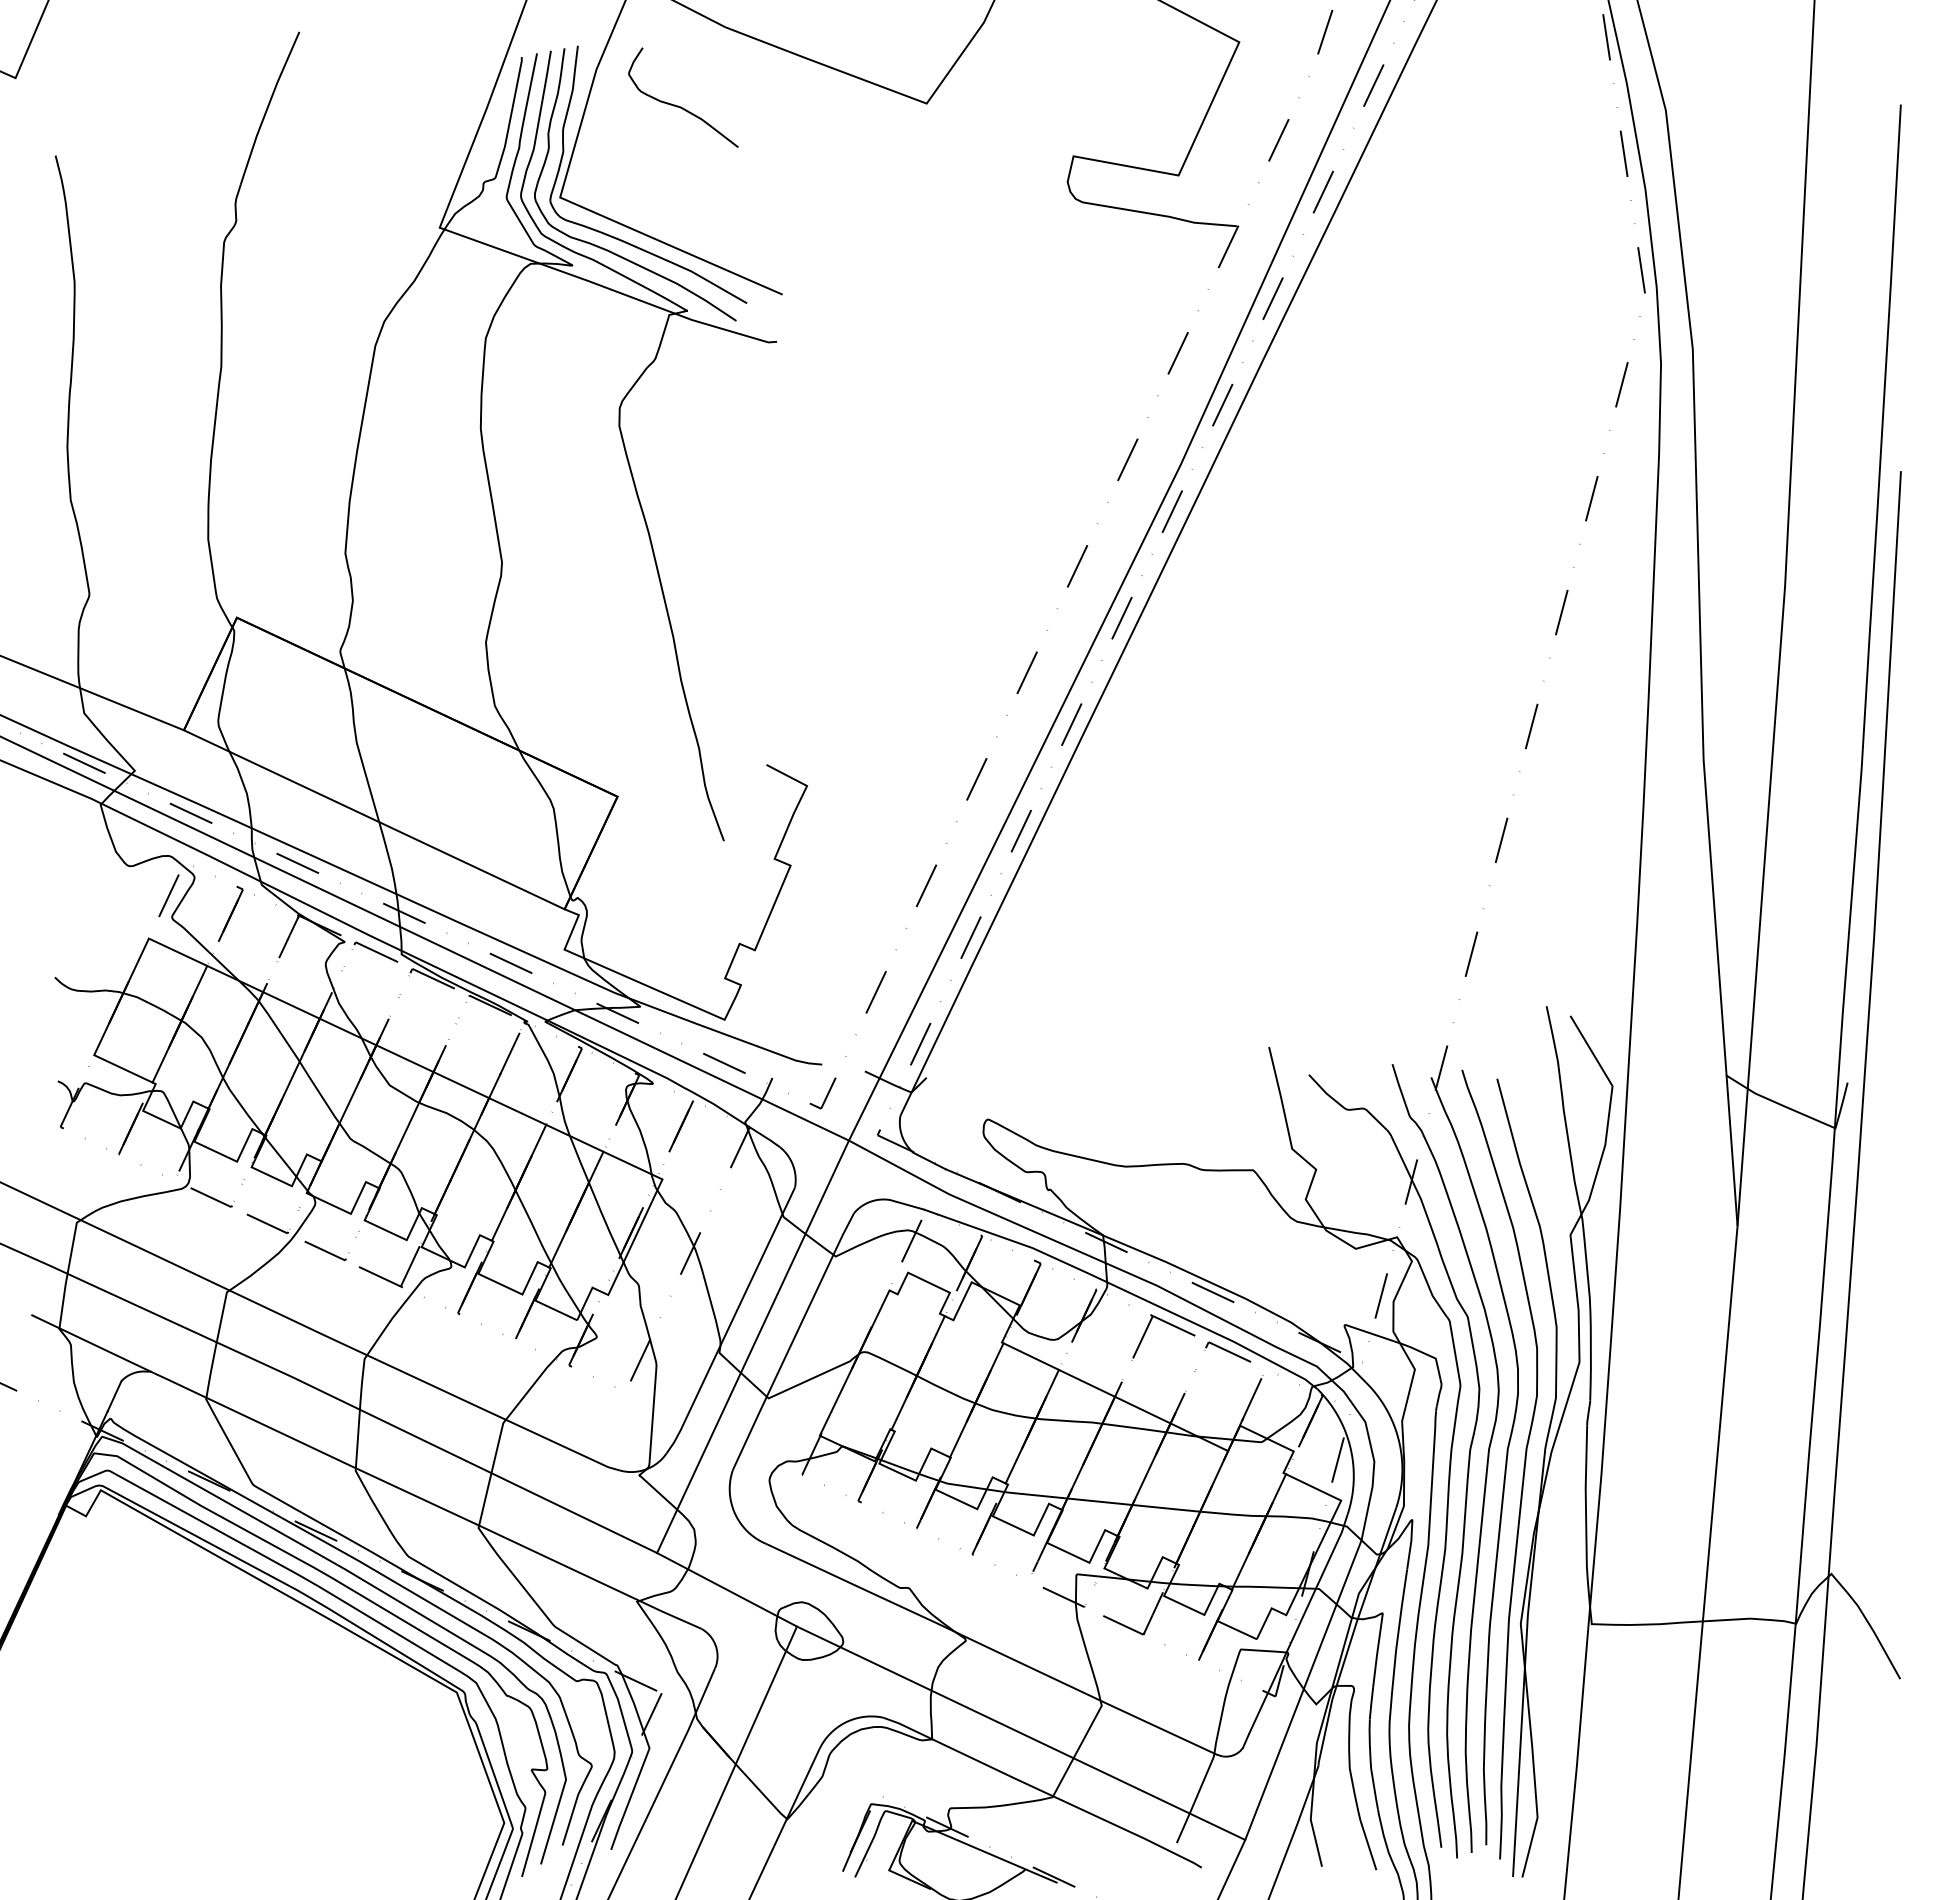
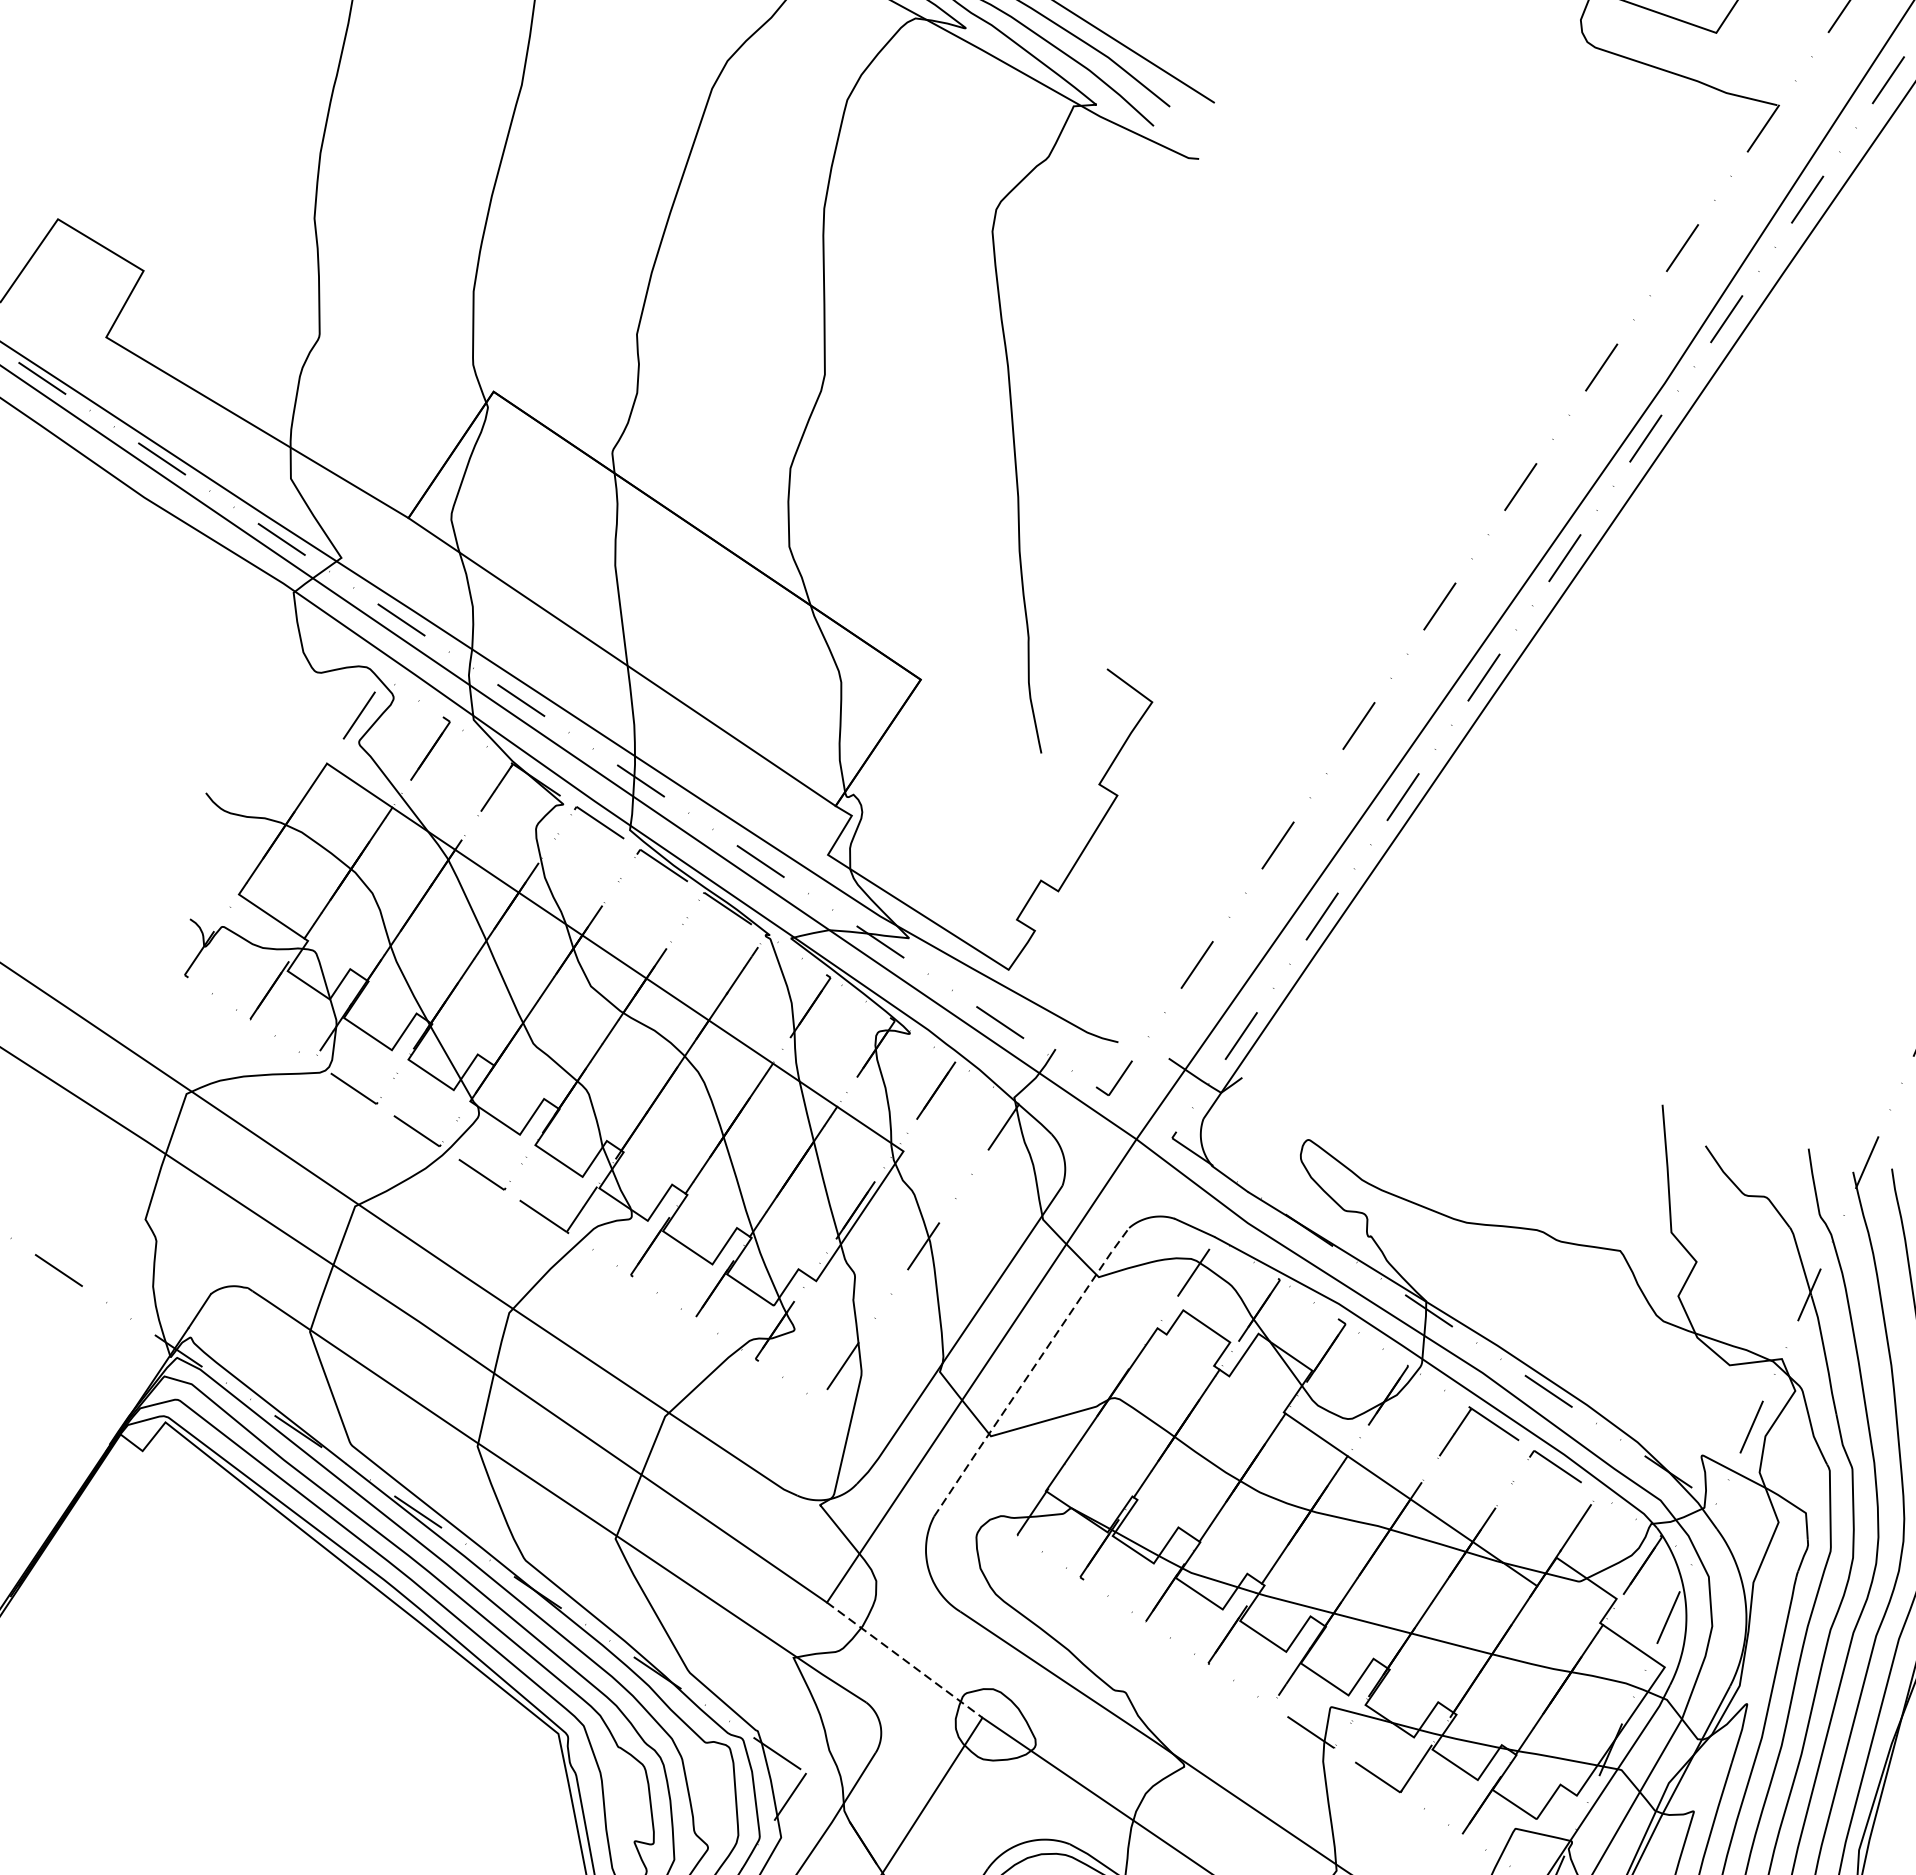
line: (793, 1340) -> (1031, 1370), solid -> dashed
line: (91, 1343) -> (181, 1242), removed
line: (727, 1590) -> (905, 1661), solid -> dashed

